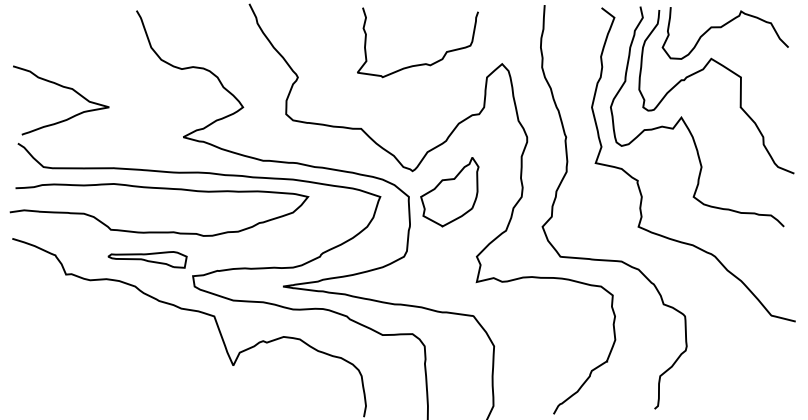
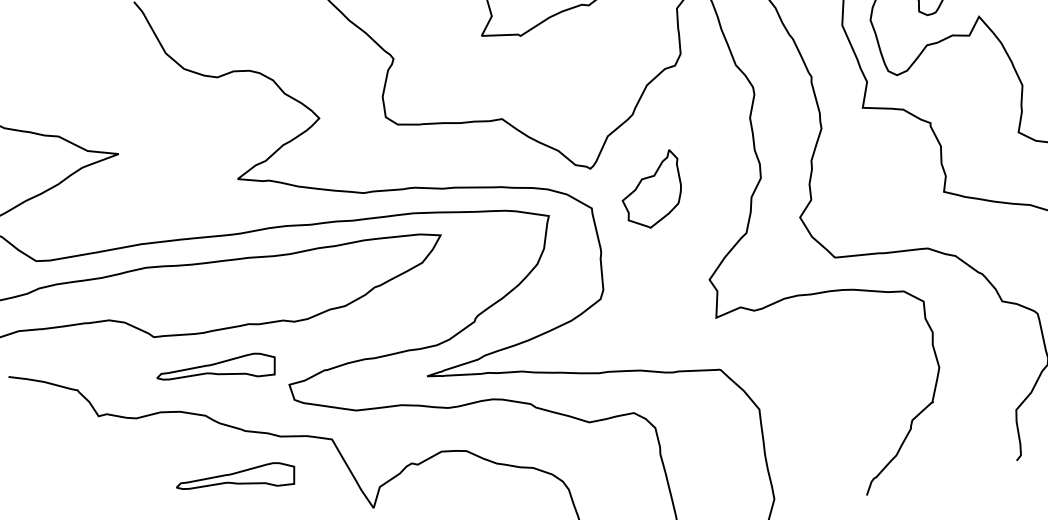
part: (449, 192) -> (651, 190), size x0.7
part: (147, 332) -> (236, 481), added

